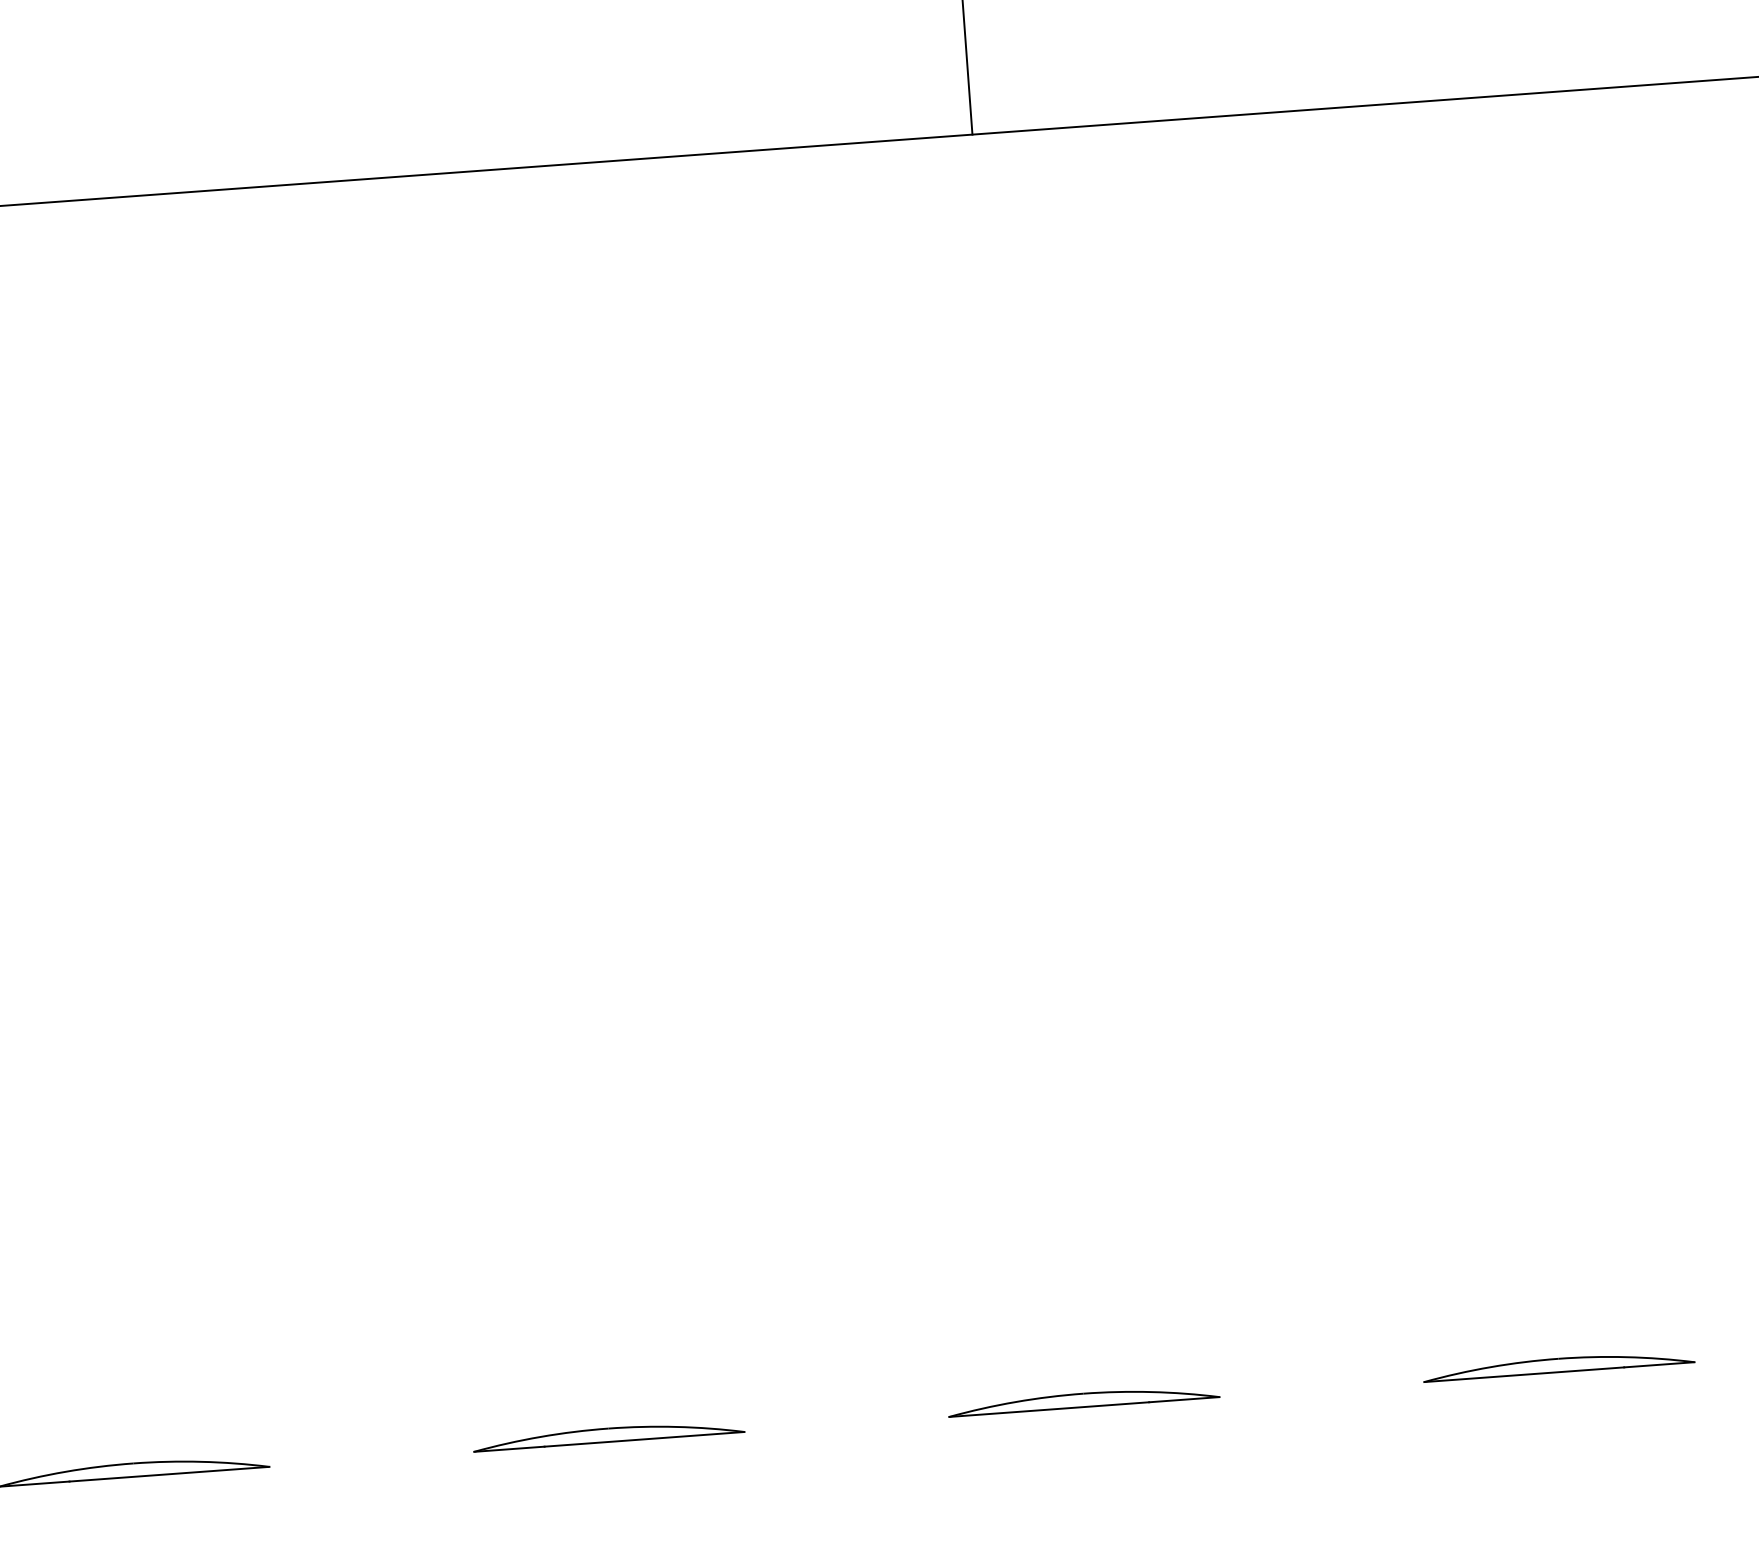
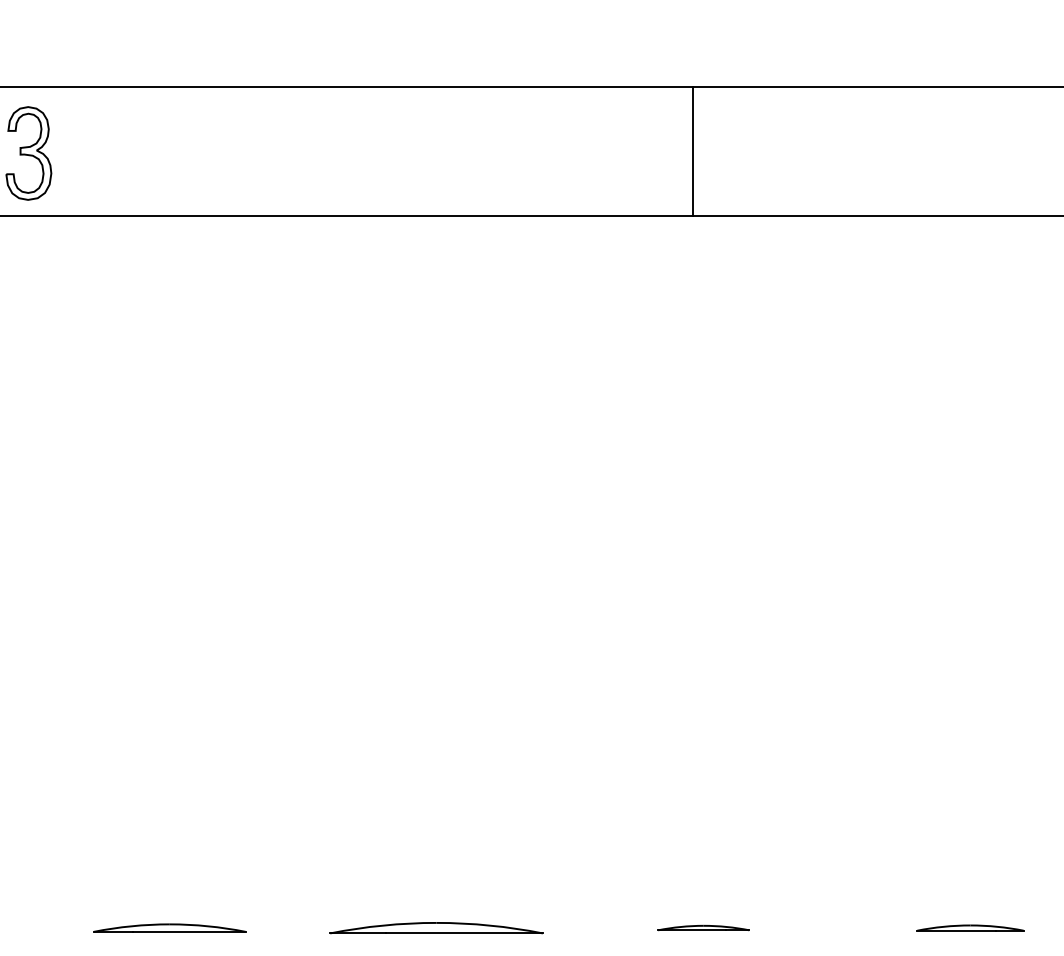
part: (1558, 1364) -> (970, 927), size x0.7
part: (1083, 1399) -> (703, 927), size x0.6
part: (608, 1434) -> (436, 927), size x1.4

